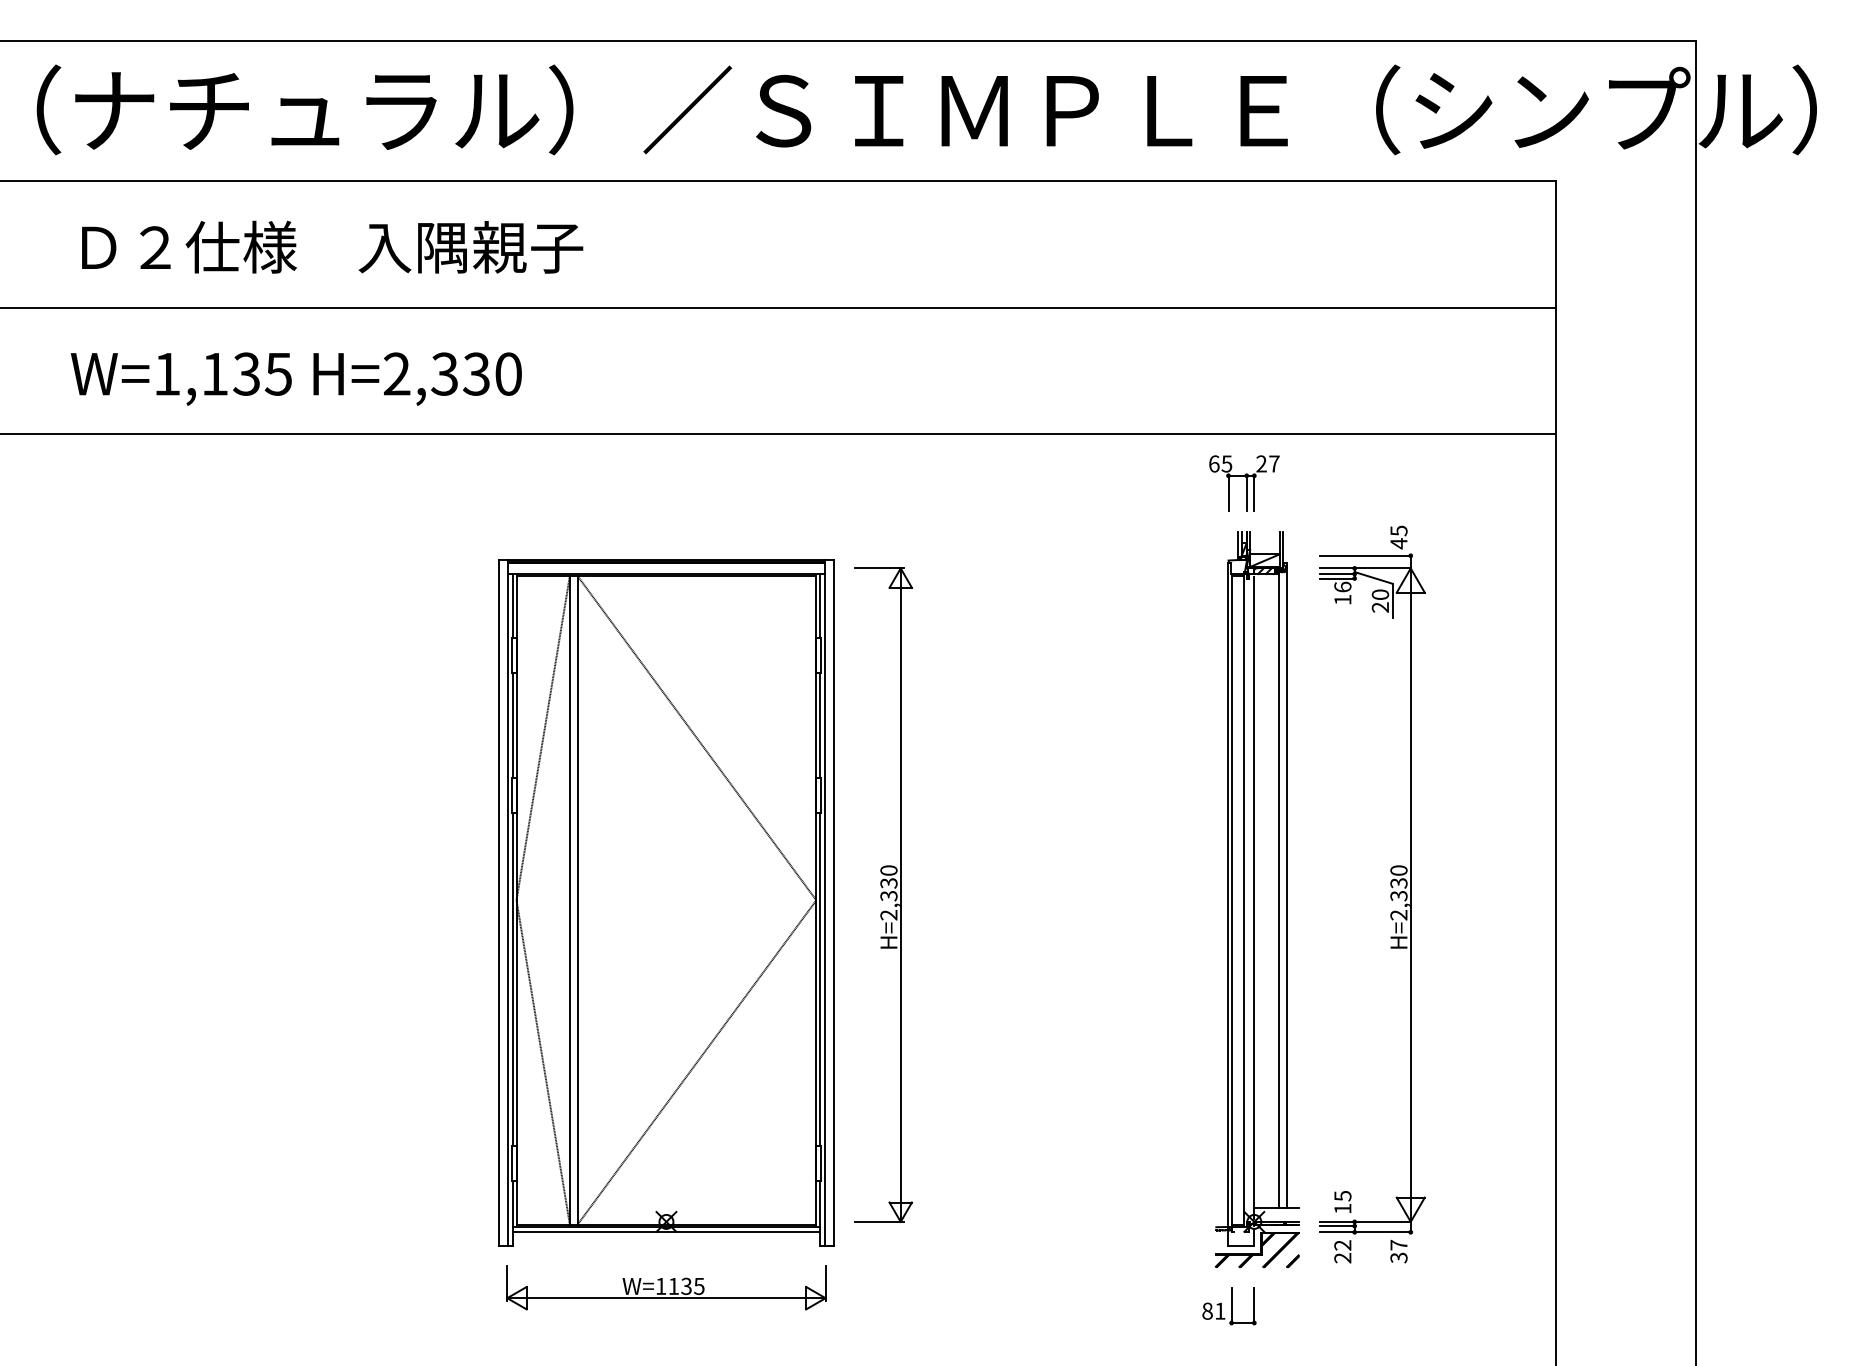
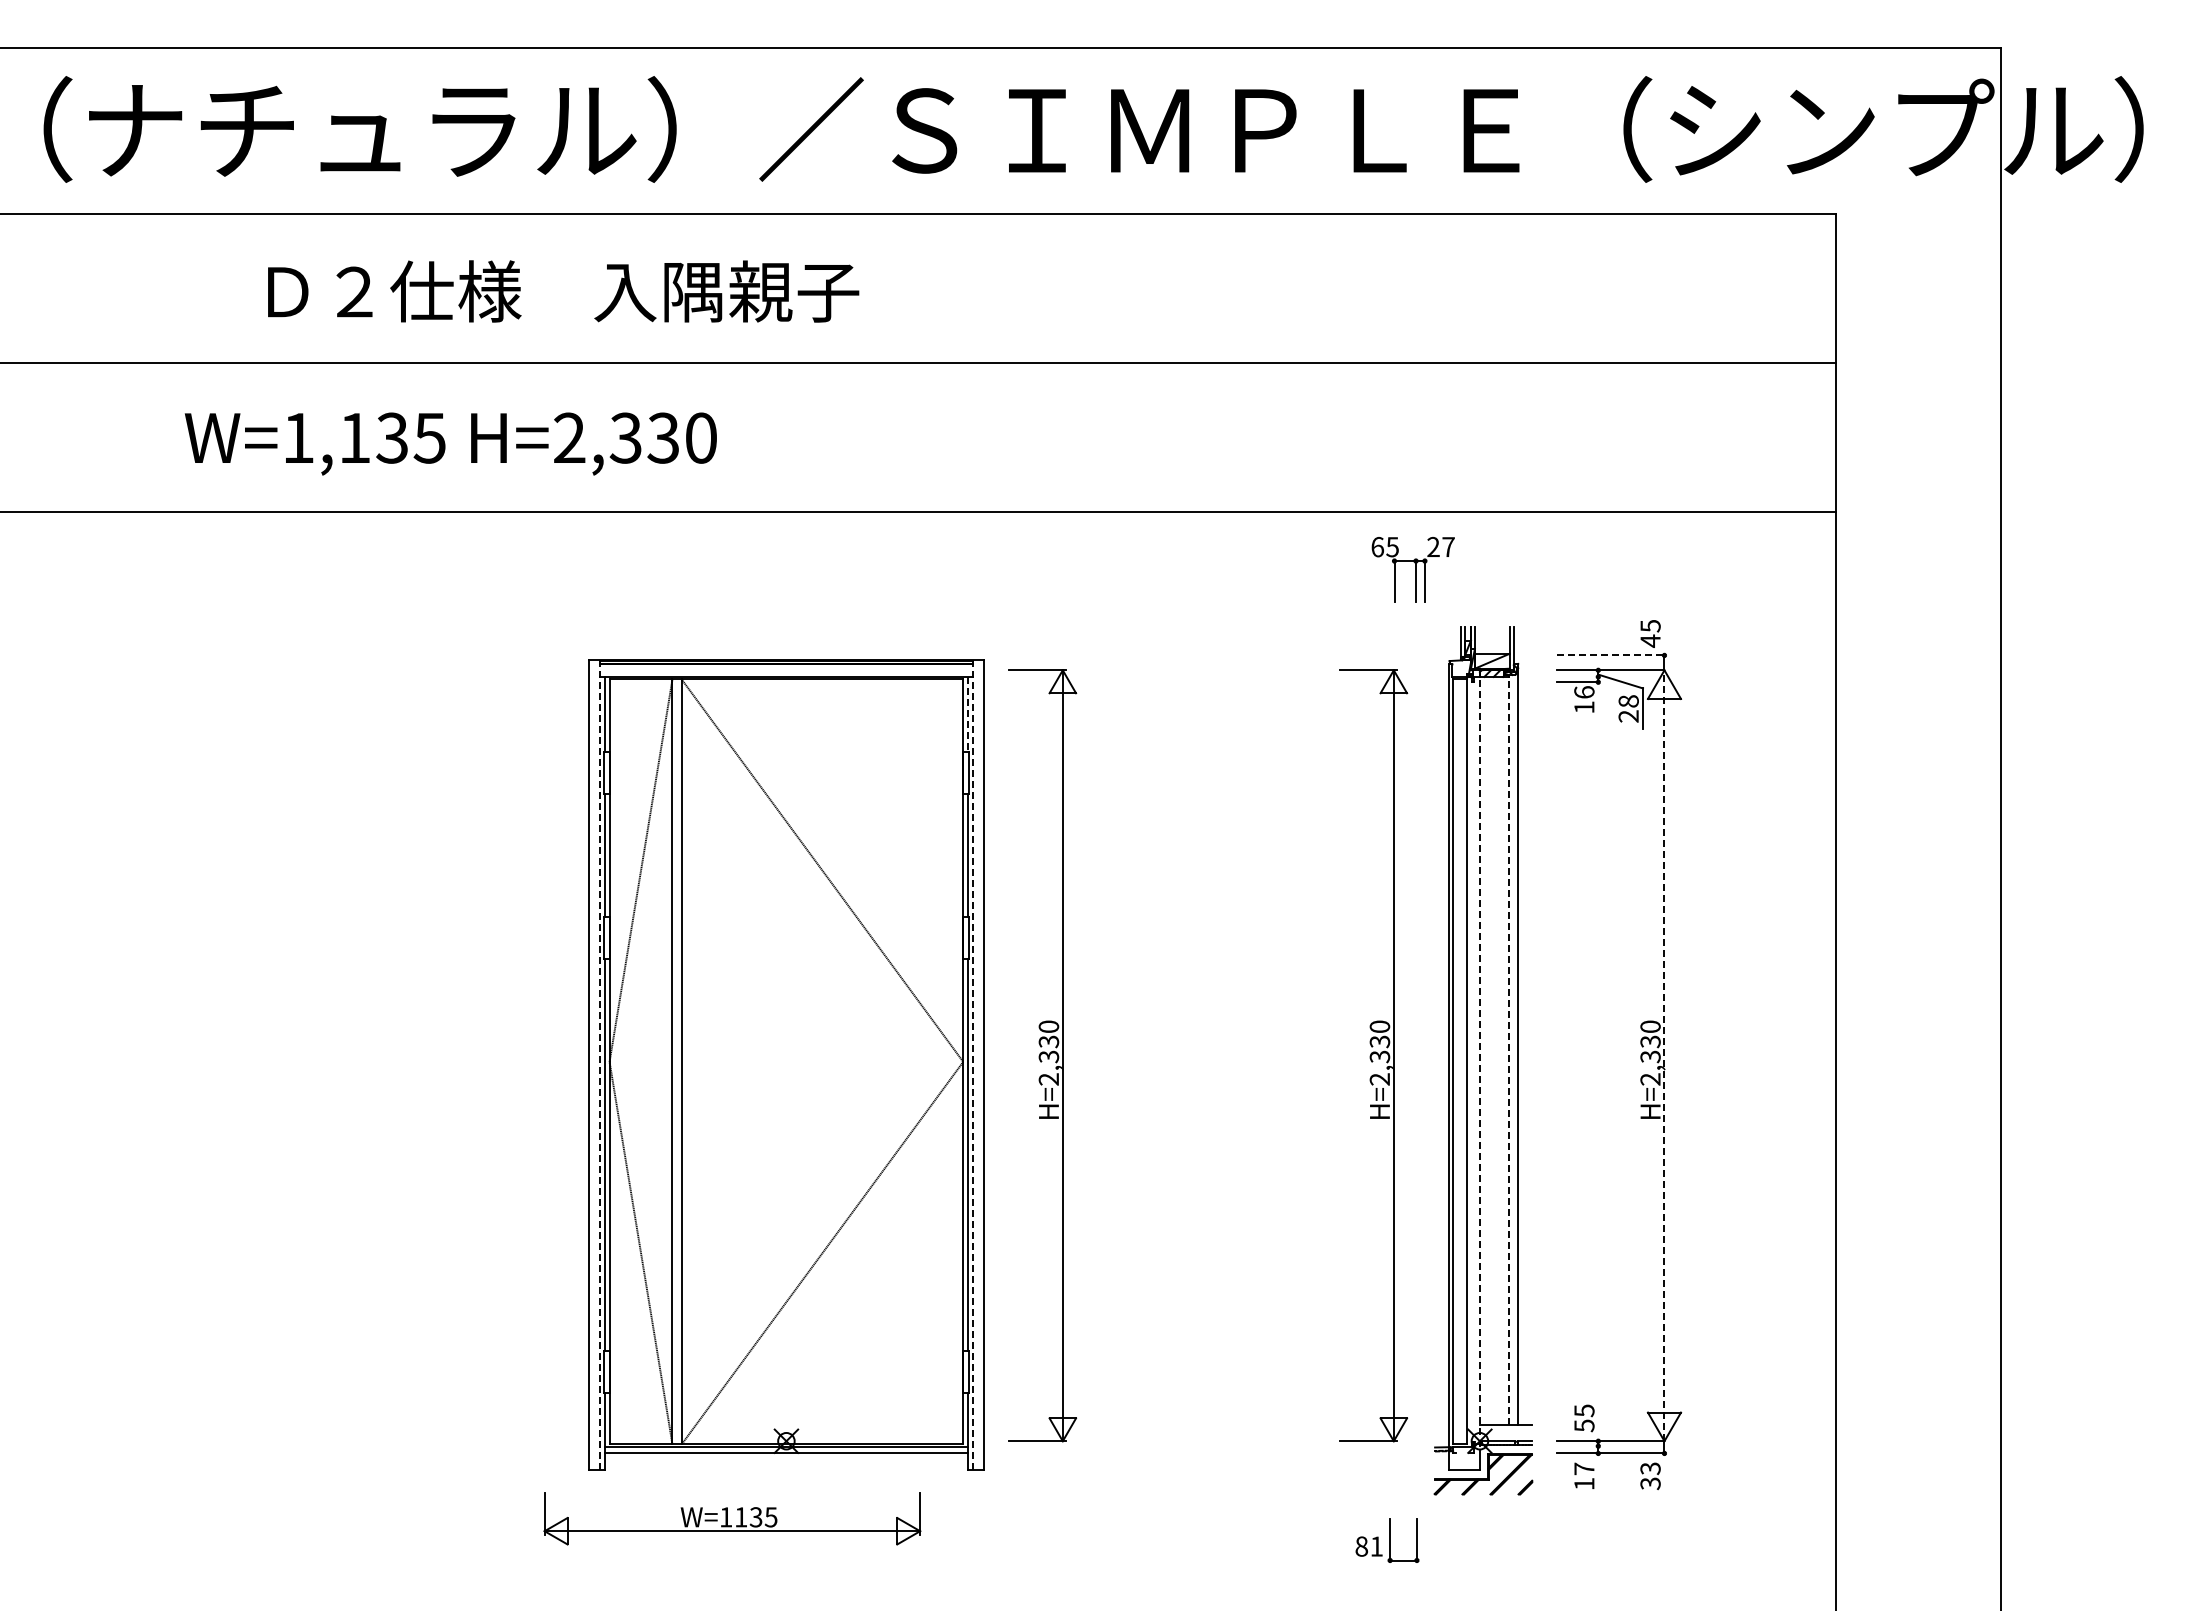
text: (332, 247) -> (563, 291), moved
text: (296, 378) -> (450, 443), moved
part: (1243, 482) -> (1412, 569), moved
line: (1365, 555) -> (1610, 655), solid -> dashed
line: (1337, 573) -> (1577, 676), removed
text: (1380, 594) -> (1628, 701), 20 -> 28
line: (819, 605) -> (967, 714), solid -> dashed
line: (1278, 890) -> (1508, 1050), solid -> dashed
part: (1164, 894) -> (1373, 1055), added
line: (1410, 894) -> (1664, 1055), solid -> dashed
line: (1253, 898) -> (1479, 1059), solid -> dashed
line: (507, 903) -> (599, 1065), solid -> dashed
line: (825, 903) -> (973, 1065), solid -> dashed
text: (1342, 1208) -> (1584, 1425), 15 -> 55
line: (1337, 1226) -> (1577, 1446), removed
text: (1398, 1245) -> (1650, 1468), 37 -> 33
text: (1342, 1251) -> (1584, 1476), 22 -> 17
part: (666, 1287) -> (732, 1518), moved
part: (1229, 1306) -> (1387, 1540), moved

